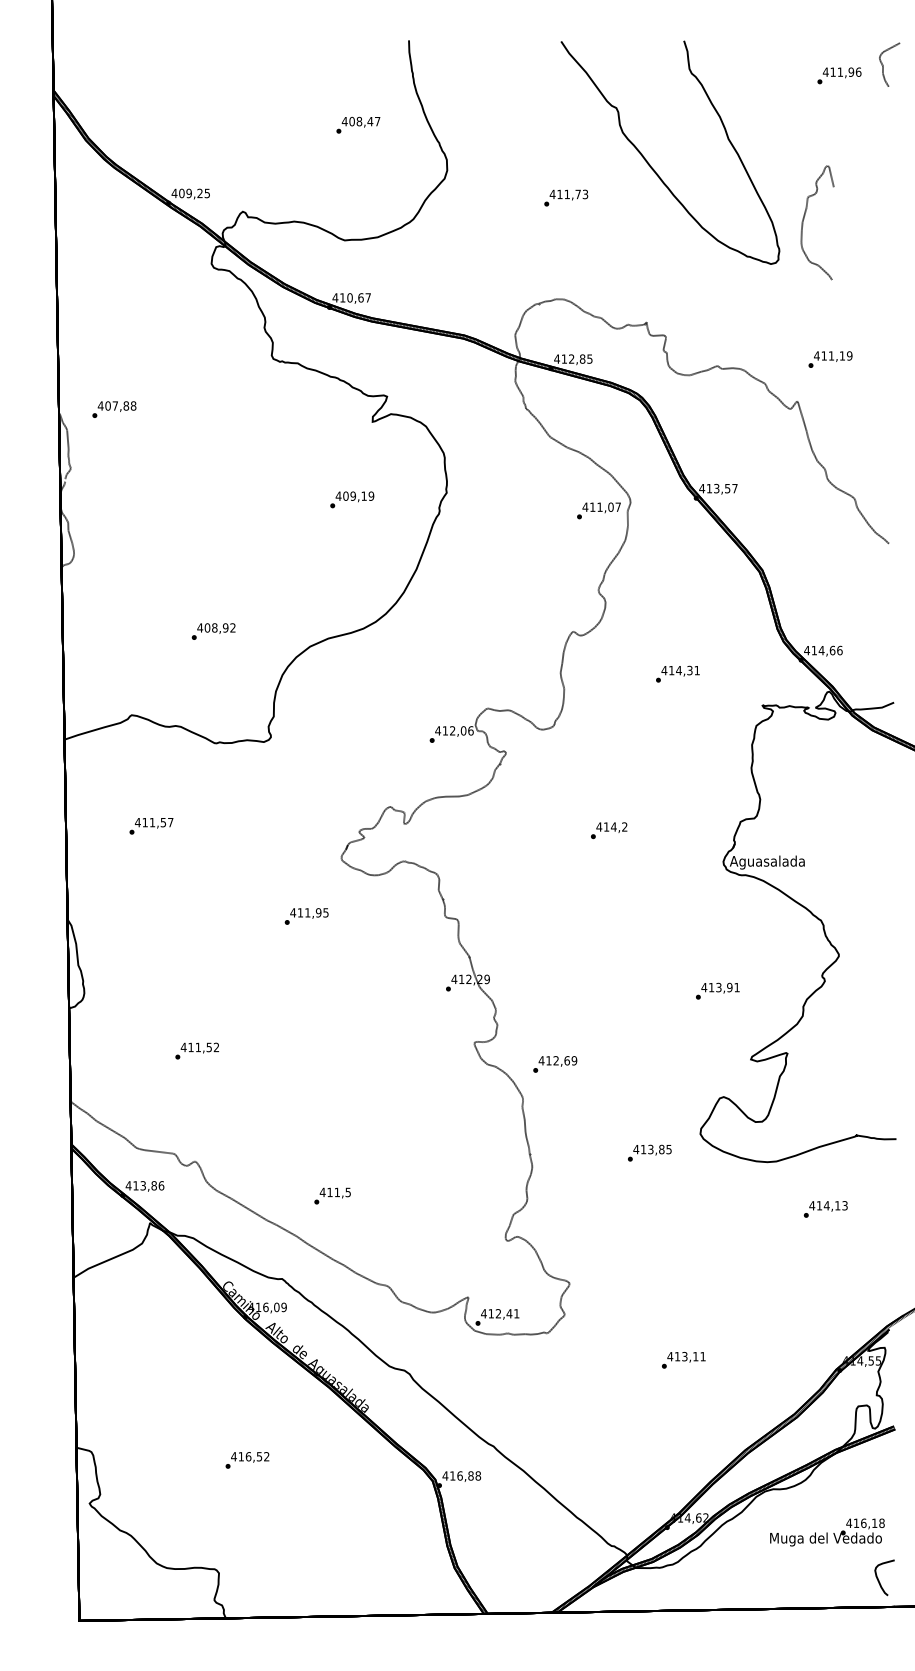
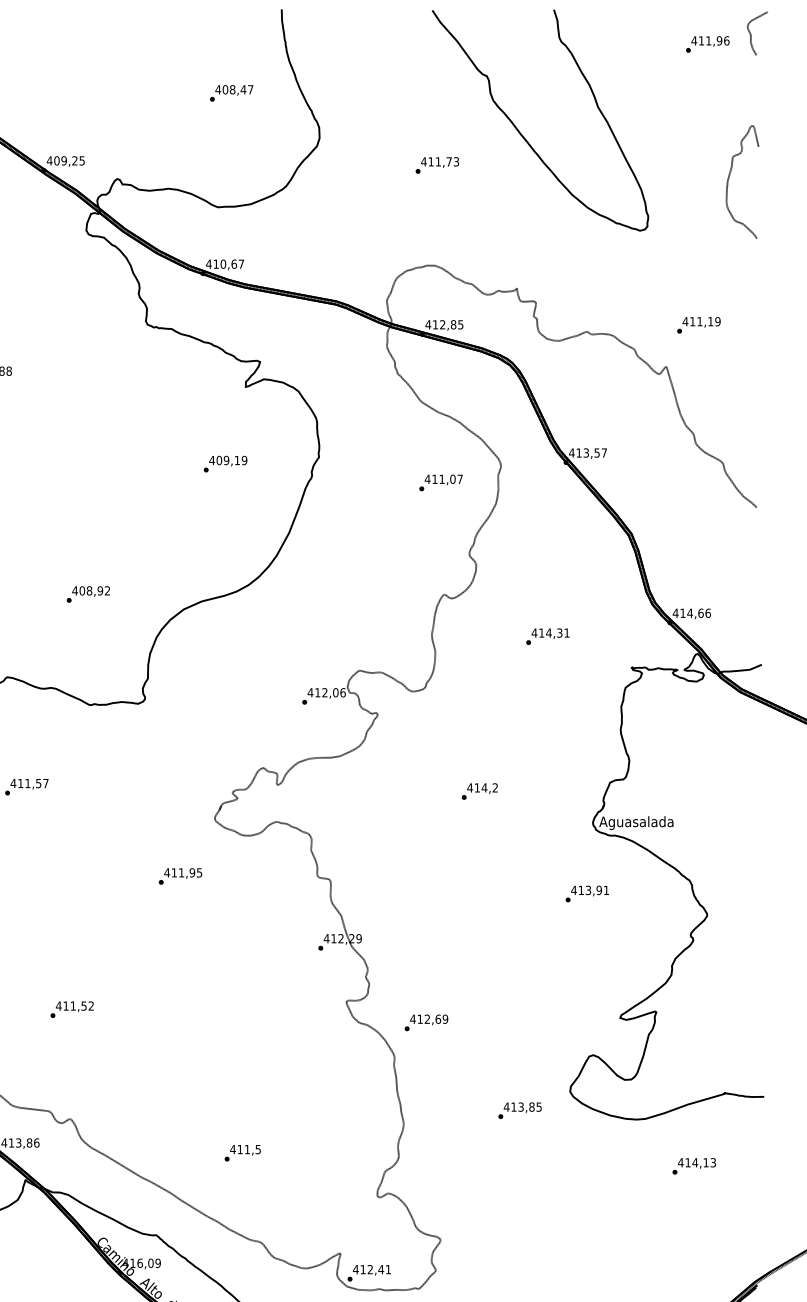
curve: (804, 219) -> (729, 178), moved
text: (598, 510) -> (440, 482), moved
text: (717, 990) -> (587, 893), moved
text: (332, 1195) -> (242, 1152), moved

